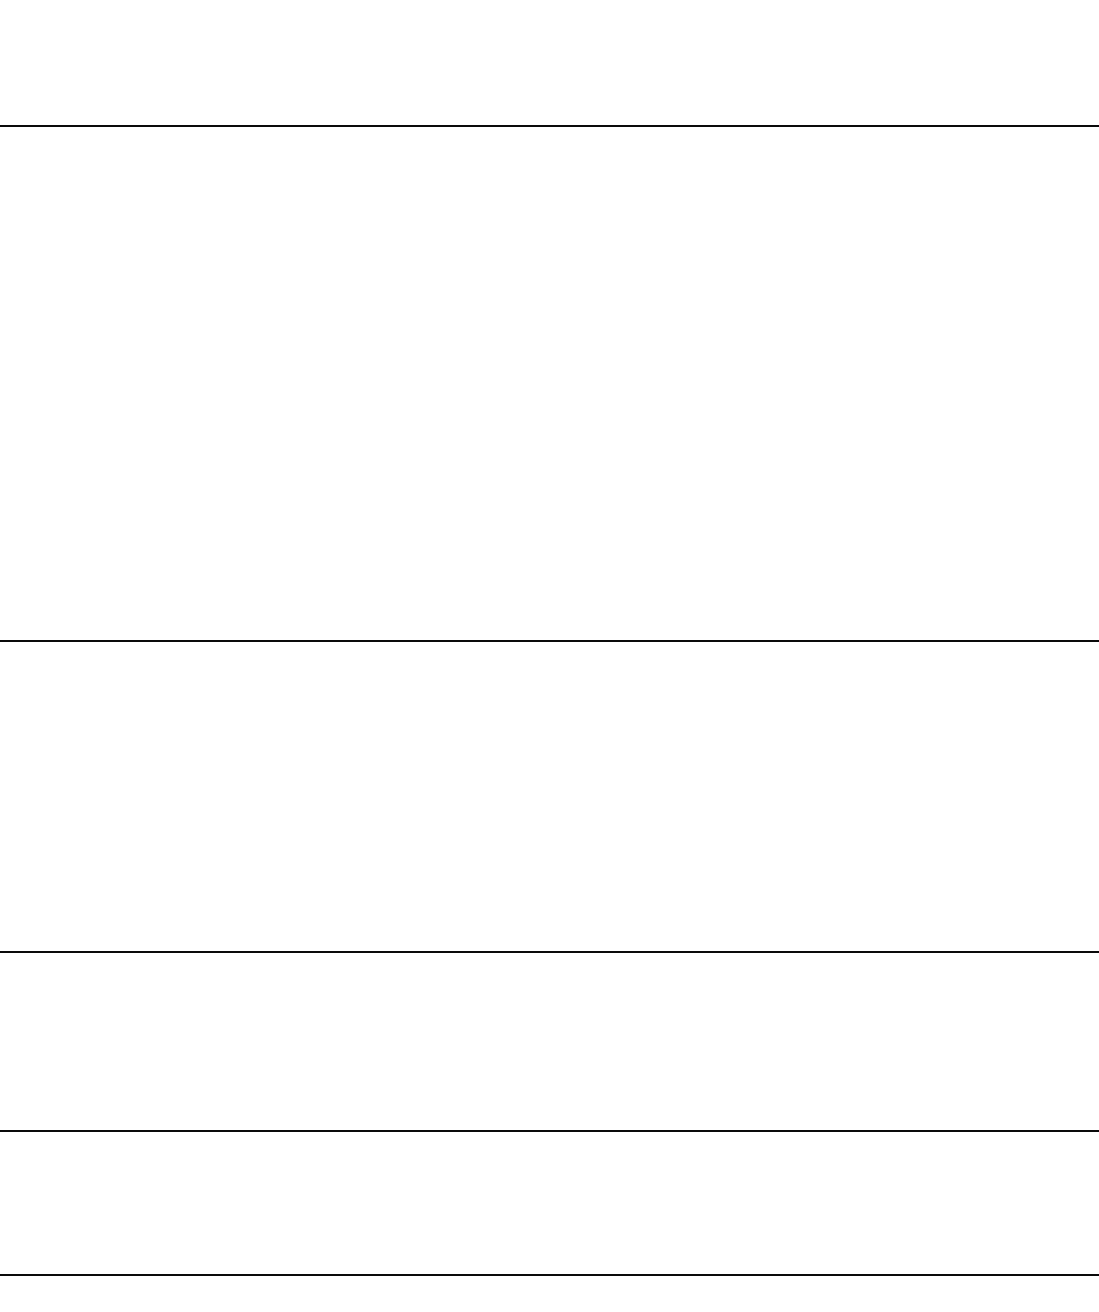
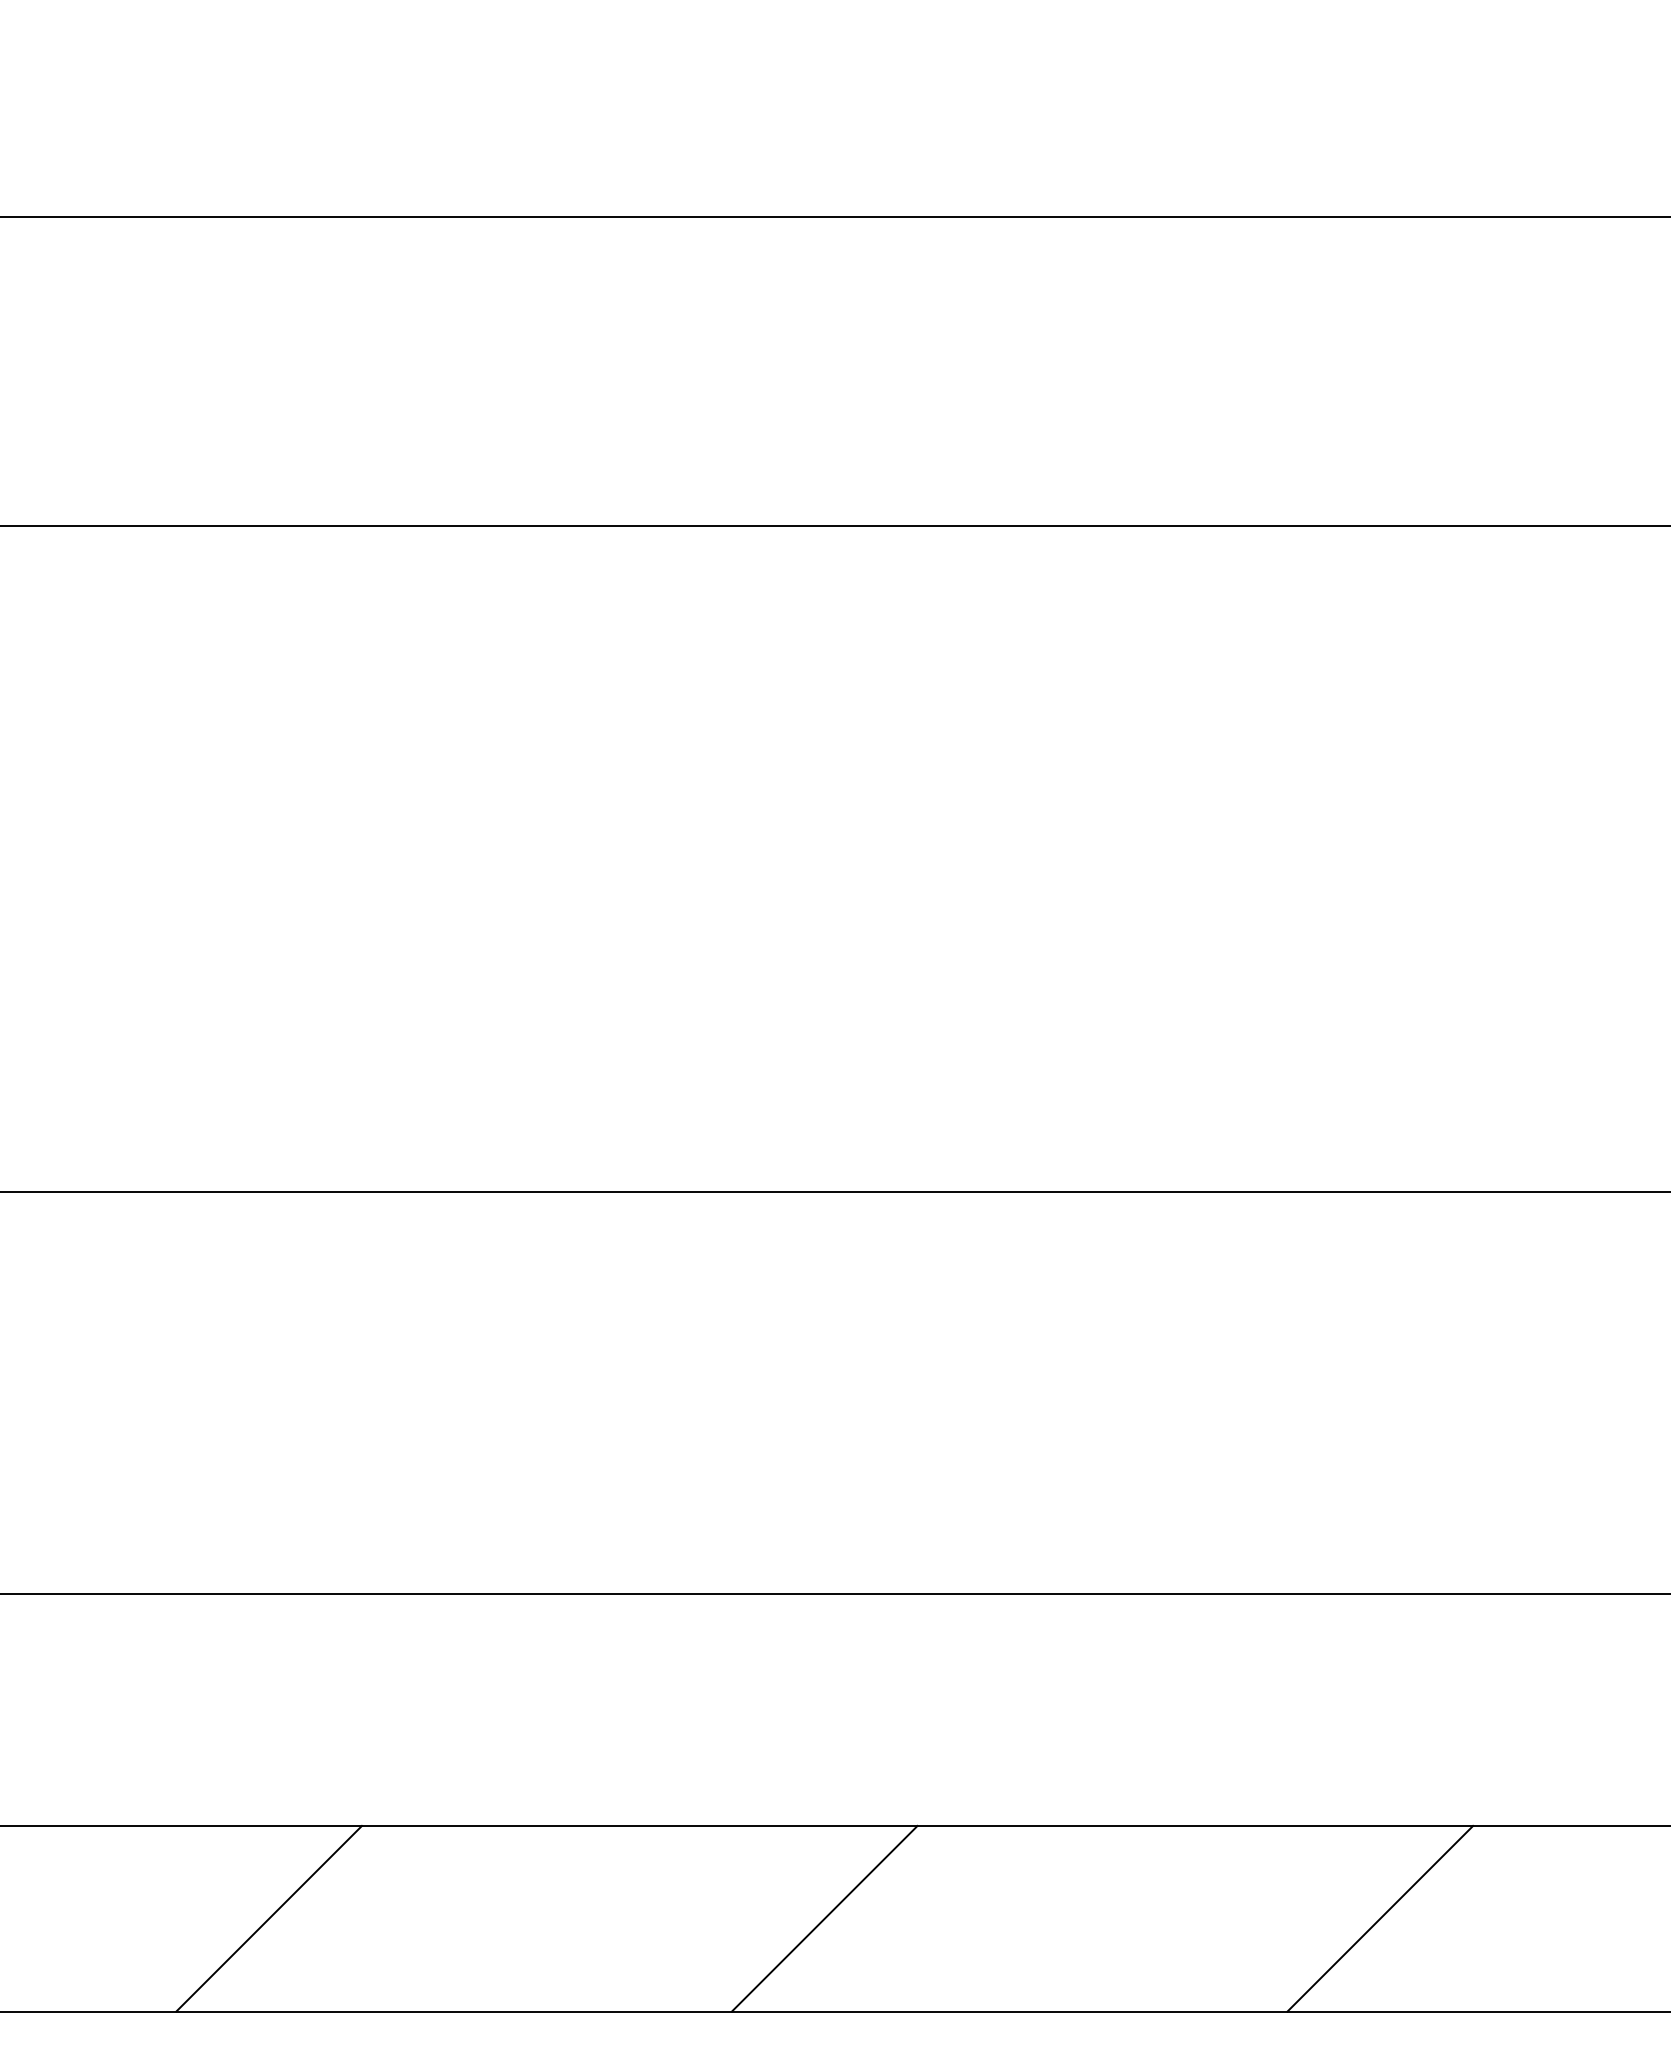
line: (108, 1202) -> (268, 1918), added
line: (538, 1202) -> (824, 1918), added
line: (968, 1202) -> (1380, 1918), added

